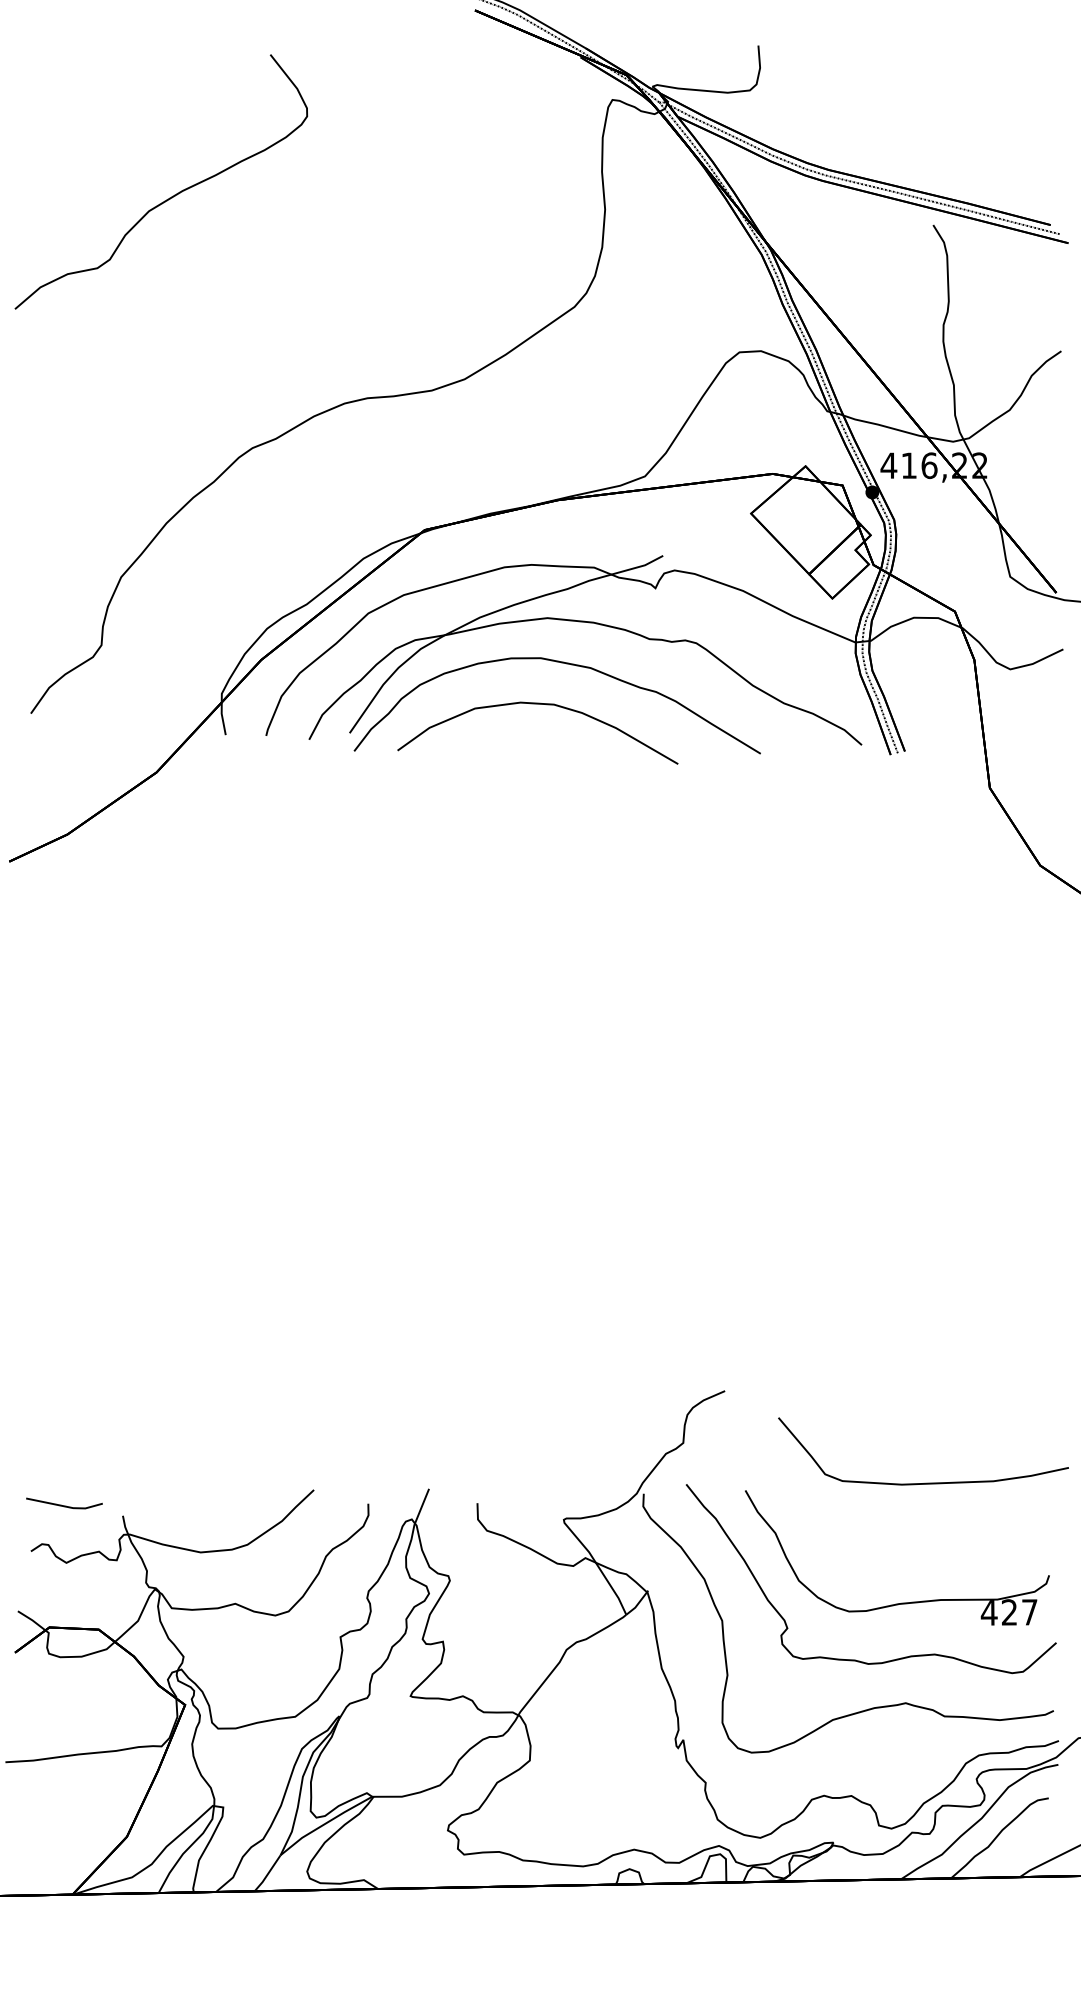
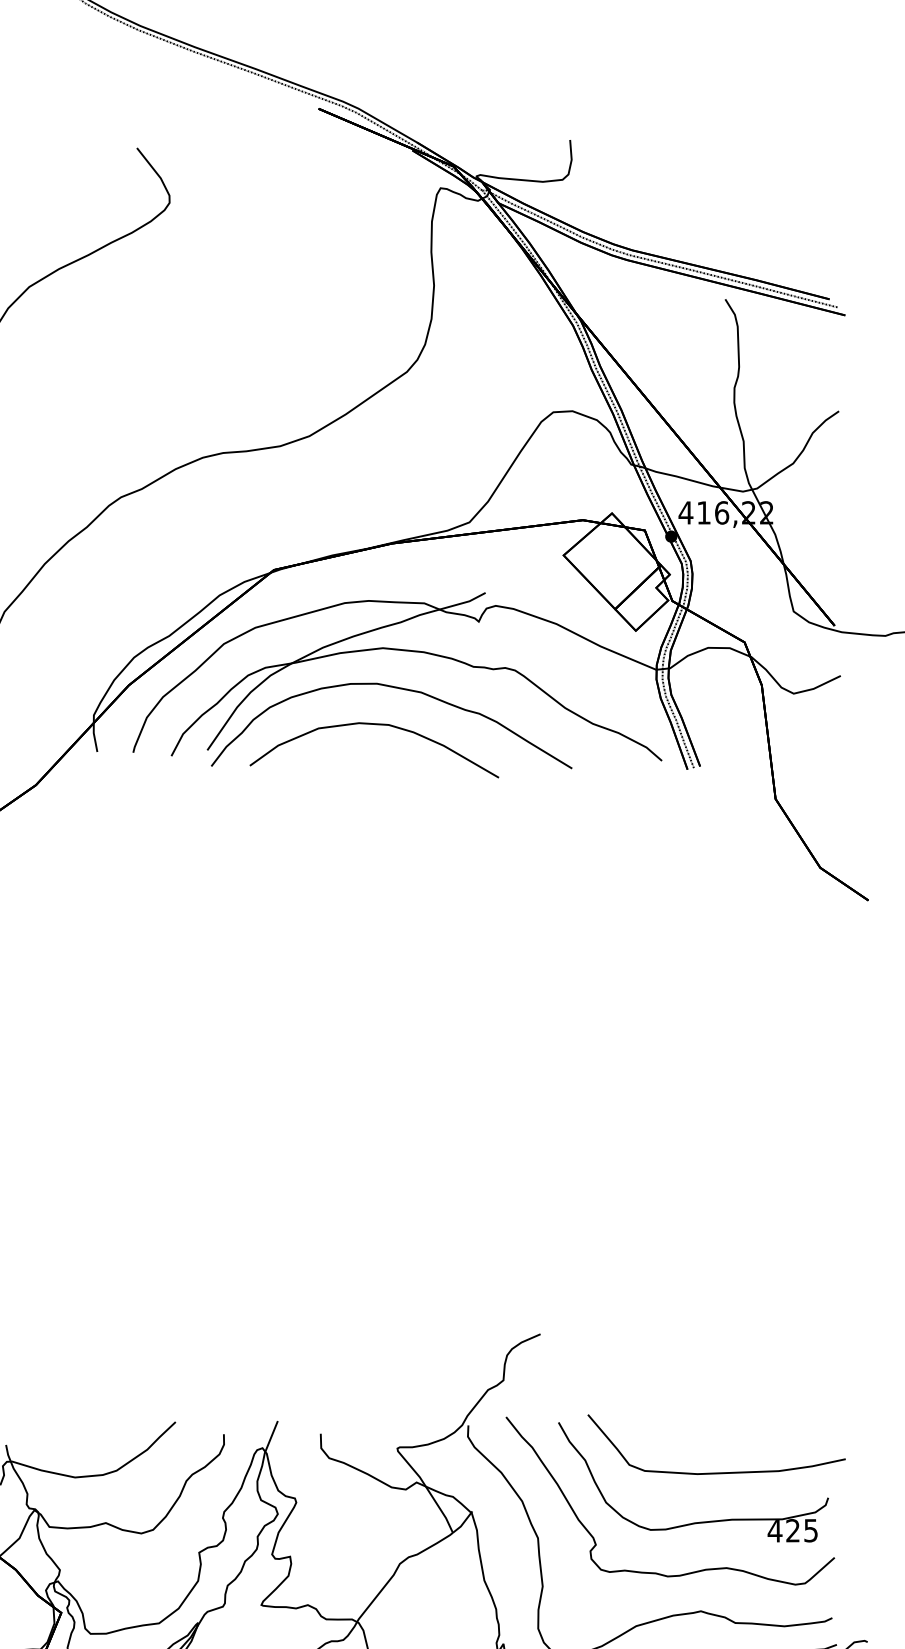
curve: (924, 1482) -> (717, 1472), moved
text: (1029, 1612) -> (810, 1530), 427 -> 425

